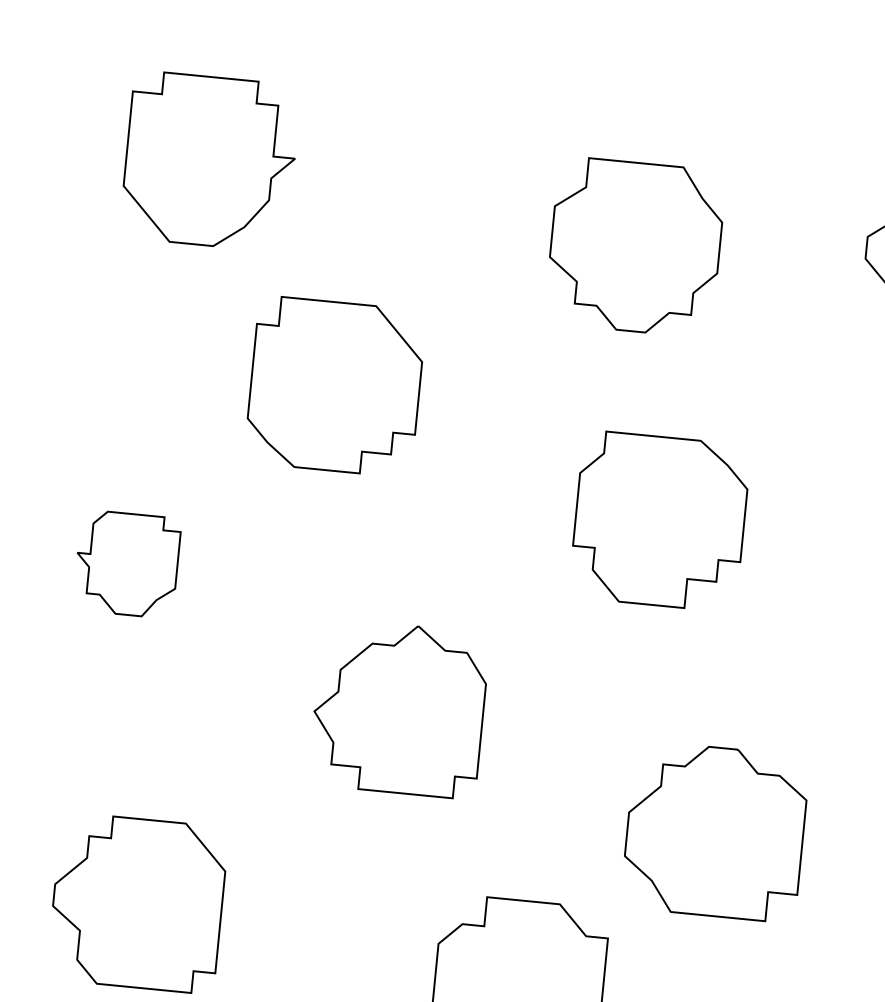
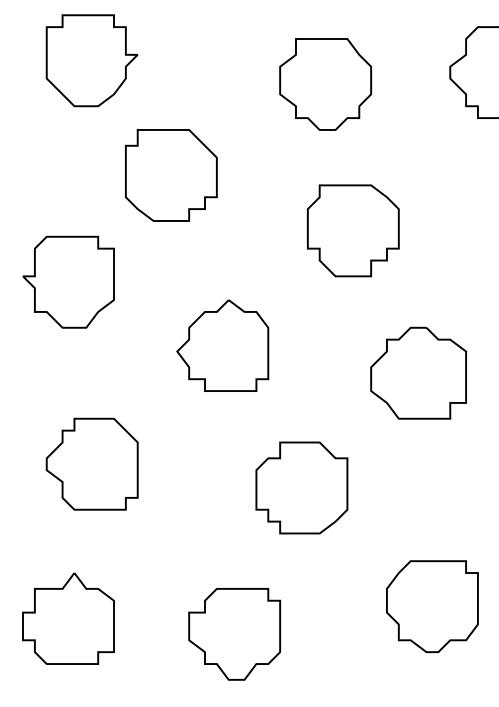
part: (127, 562) -> (68, 281), size x1.67
part: (715, 830) -> (418, 372), moved

